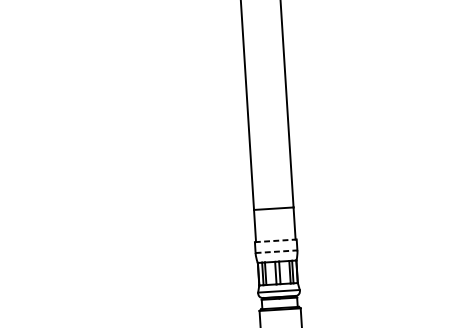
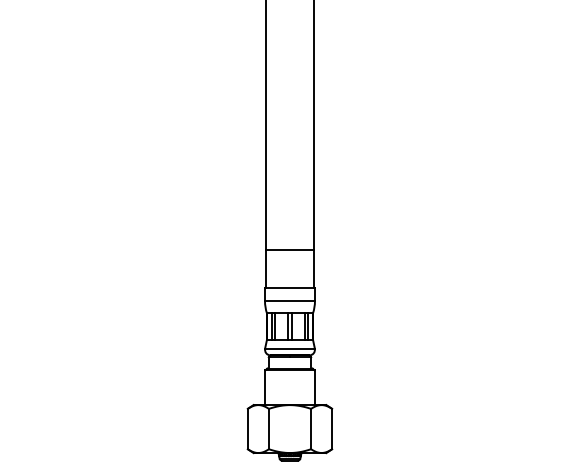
line: (275, 241) -> (289, 288), dashed -> solid
line: (276, 252) -> (289, 301), dashed -> solid

